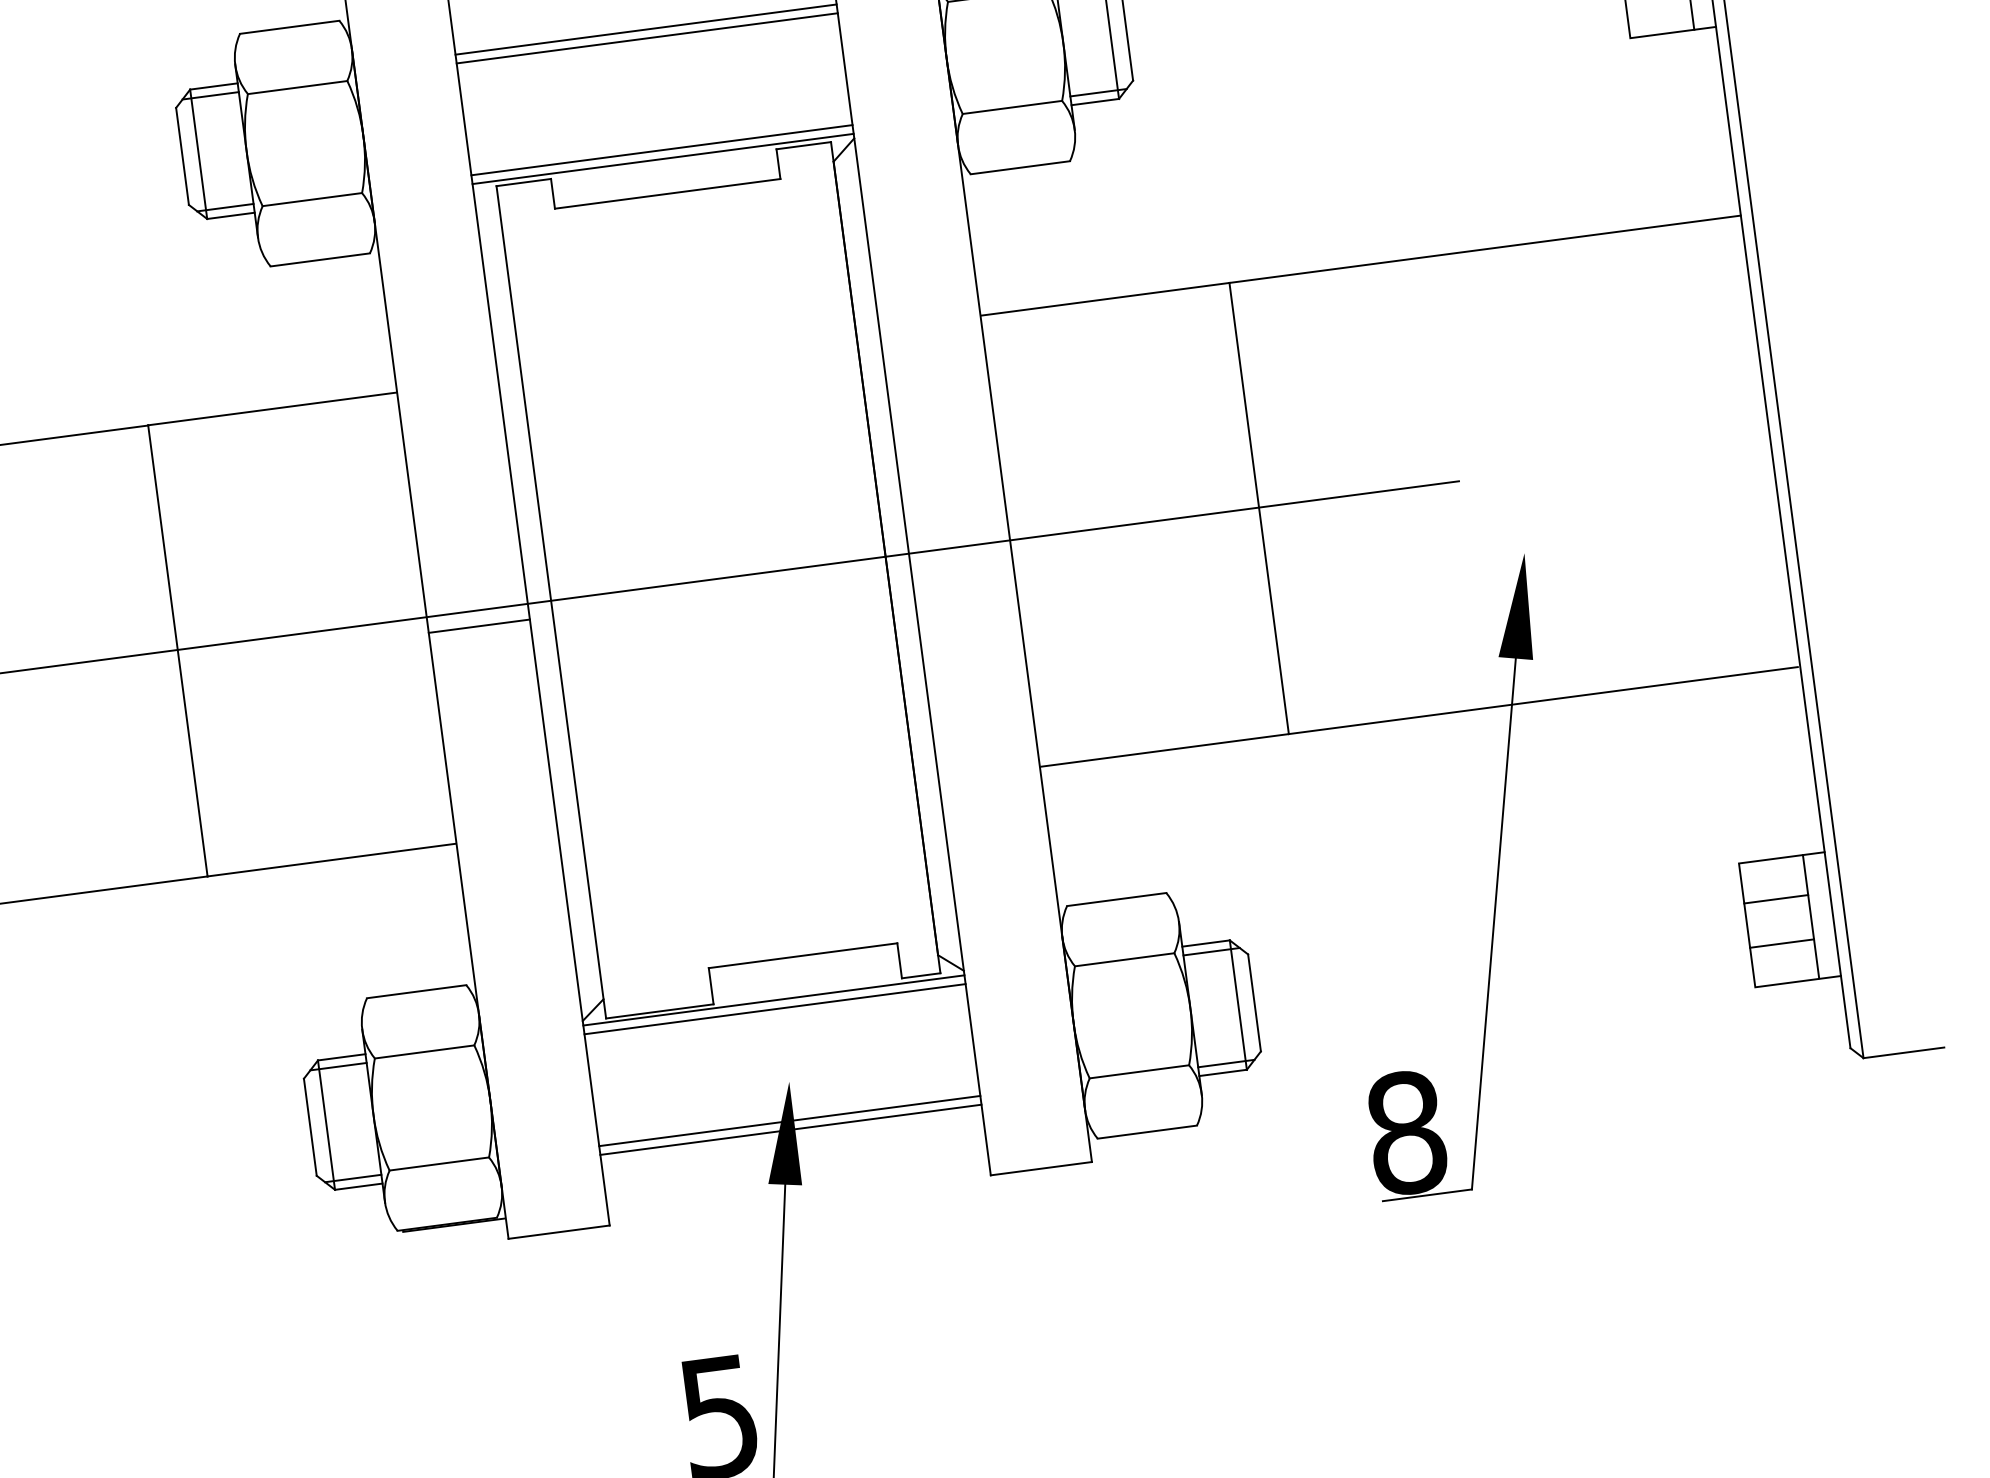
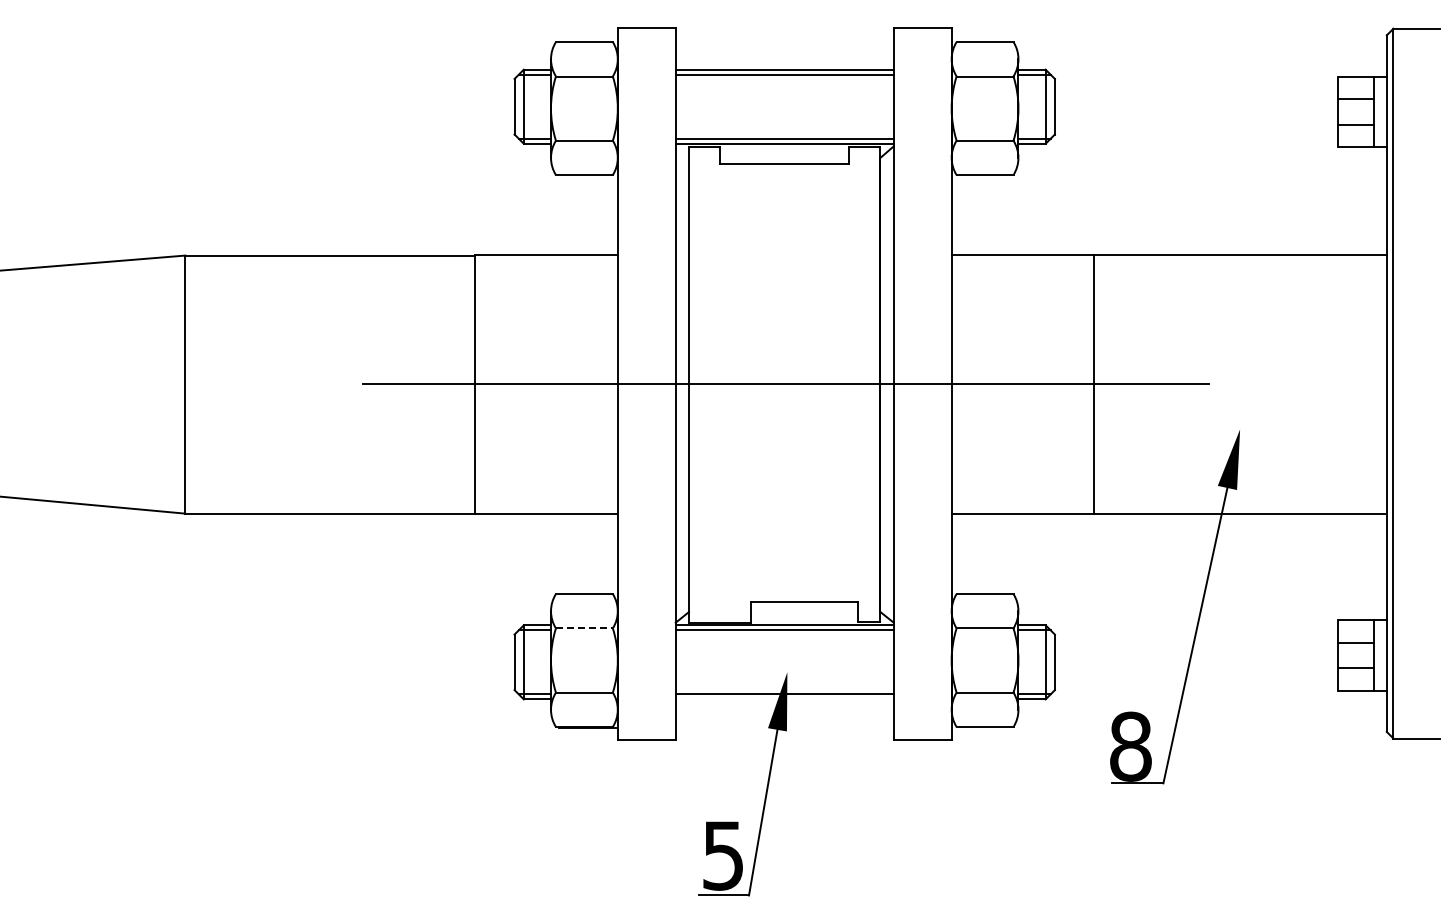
line: (479, 627) -> (646, 393), removed
line: (424, 1052) -> (584, 628), solid -> dashed
line: (790, 1130) -> (784, 699), removed

